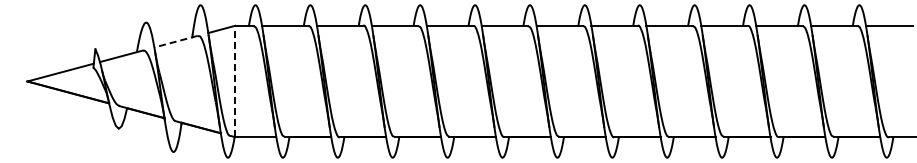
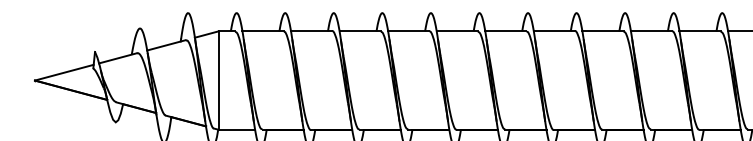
line: (175, 41) -> (165, 45), dashed -> solid
line: (235, 81) -> (218, 80), dashed -> solid

